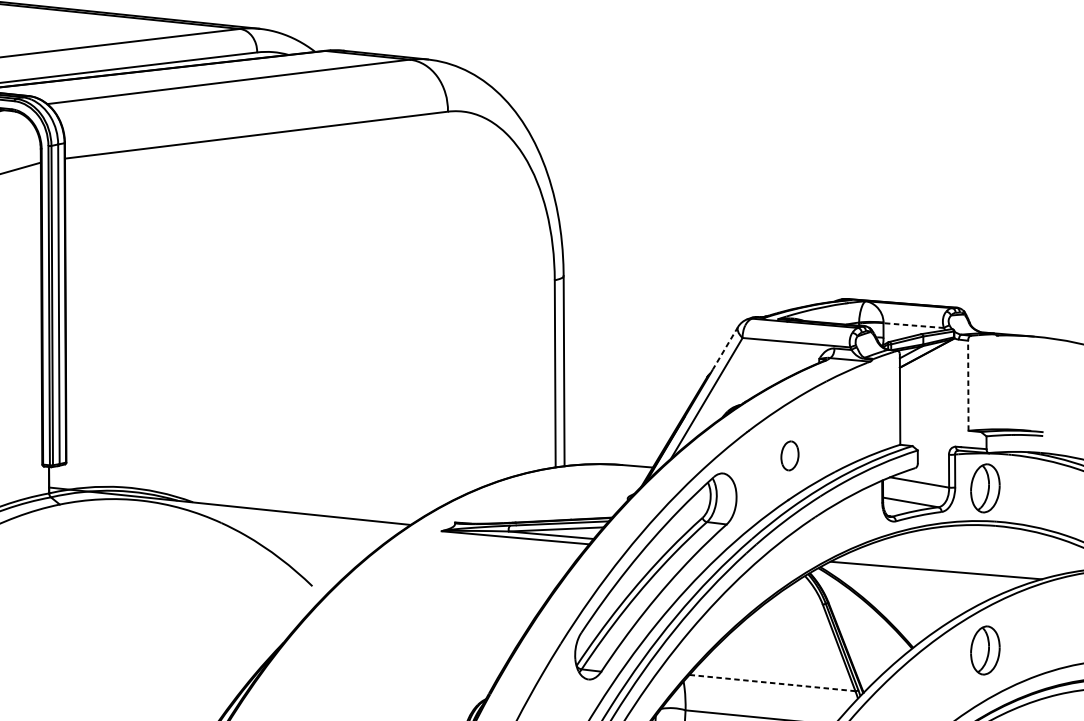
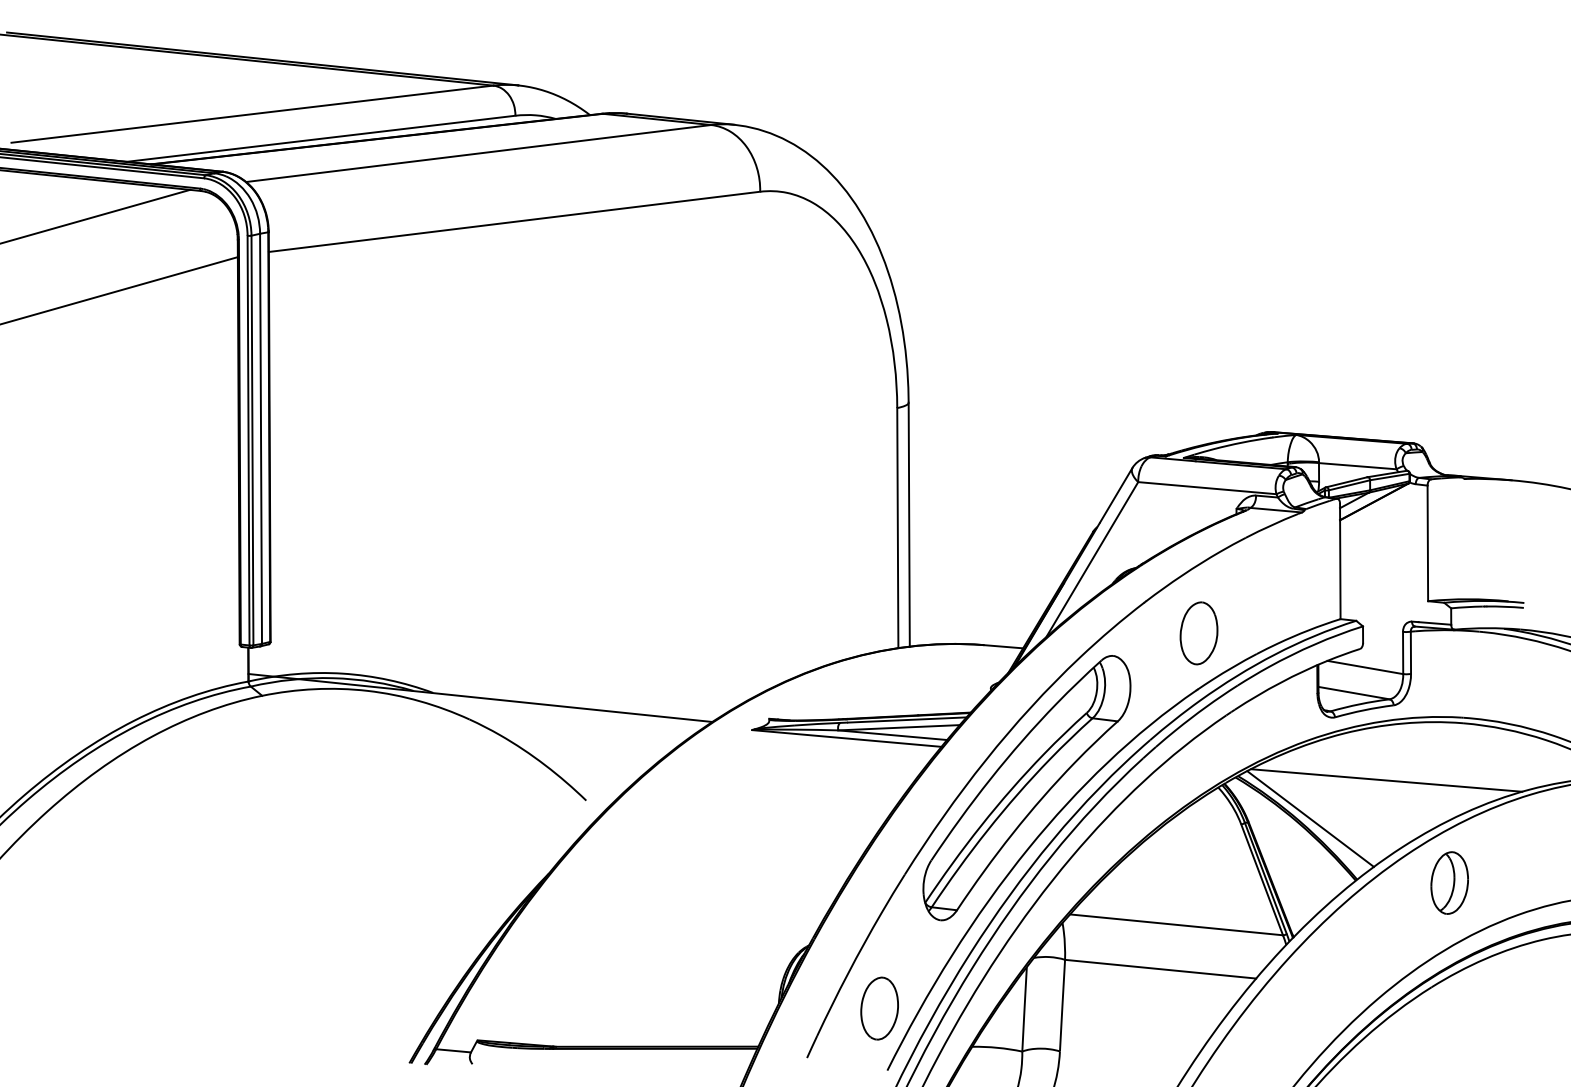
line: (913, 325) -> (1357, 466), dashed -> solid
line: (725, 348) -> (1116, 495), dashed -> solid
line: (968, 385) -> (1427, 543), dashed -> solid
part: (789, 455) -> (1198, 633), size x1.67
part: (985, 487) -> (1449, 674), removed
line: (876, 600) -> (1310, 818), added
line: (772, 682) -> (1176, 924), dashed -> solid

